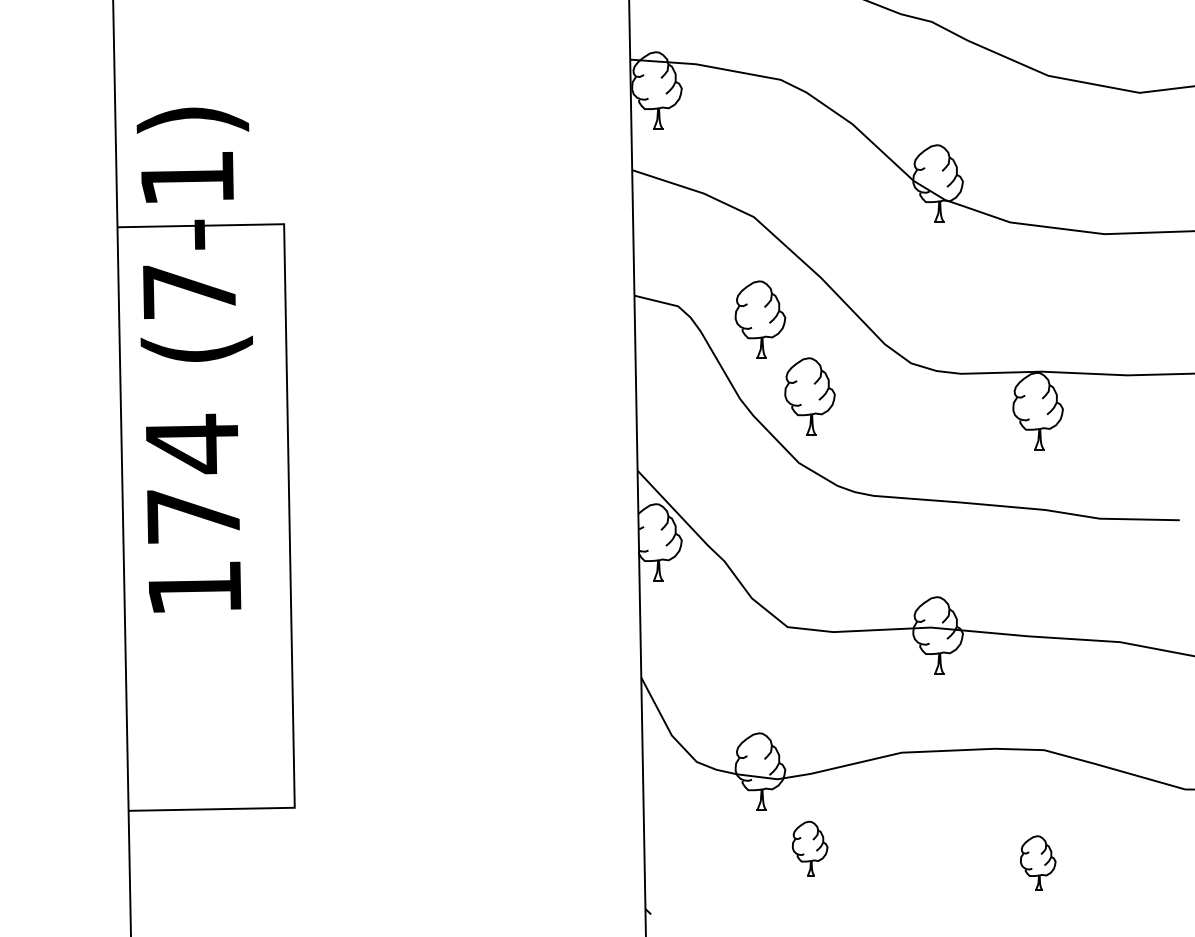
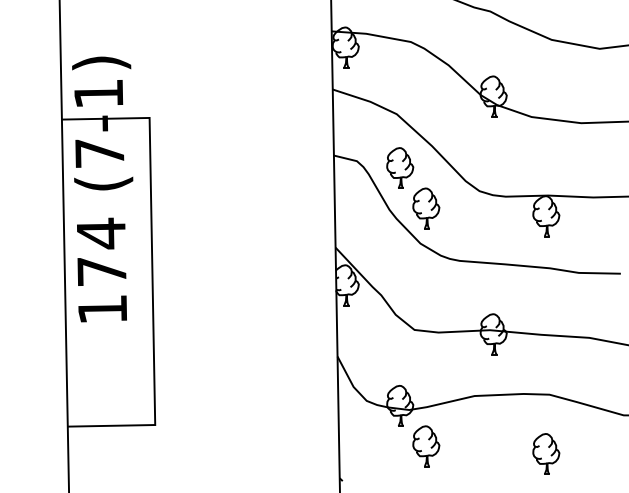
part: (810, 848) -> (426, 446), size x1.43
part: (1038, 861) -> (546, 453), size x1.43

